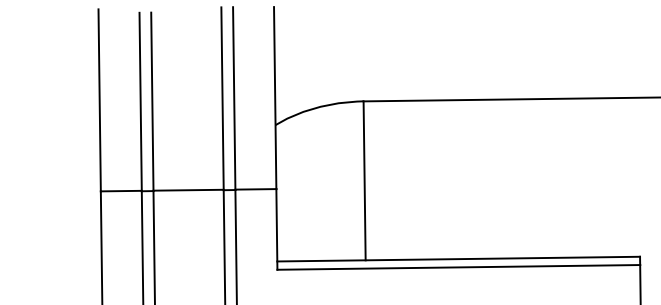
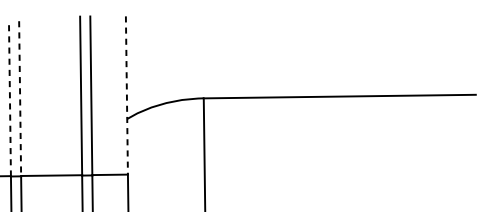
line: (275, 98) -> (127, 95), solid -> dashed
line: (140, 101) -> (9, 98), solid -> dashed
line: (152, 102) -> (20, 99), solid -> dashed

